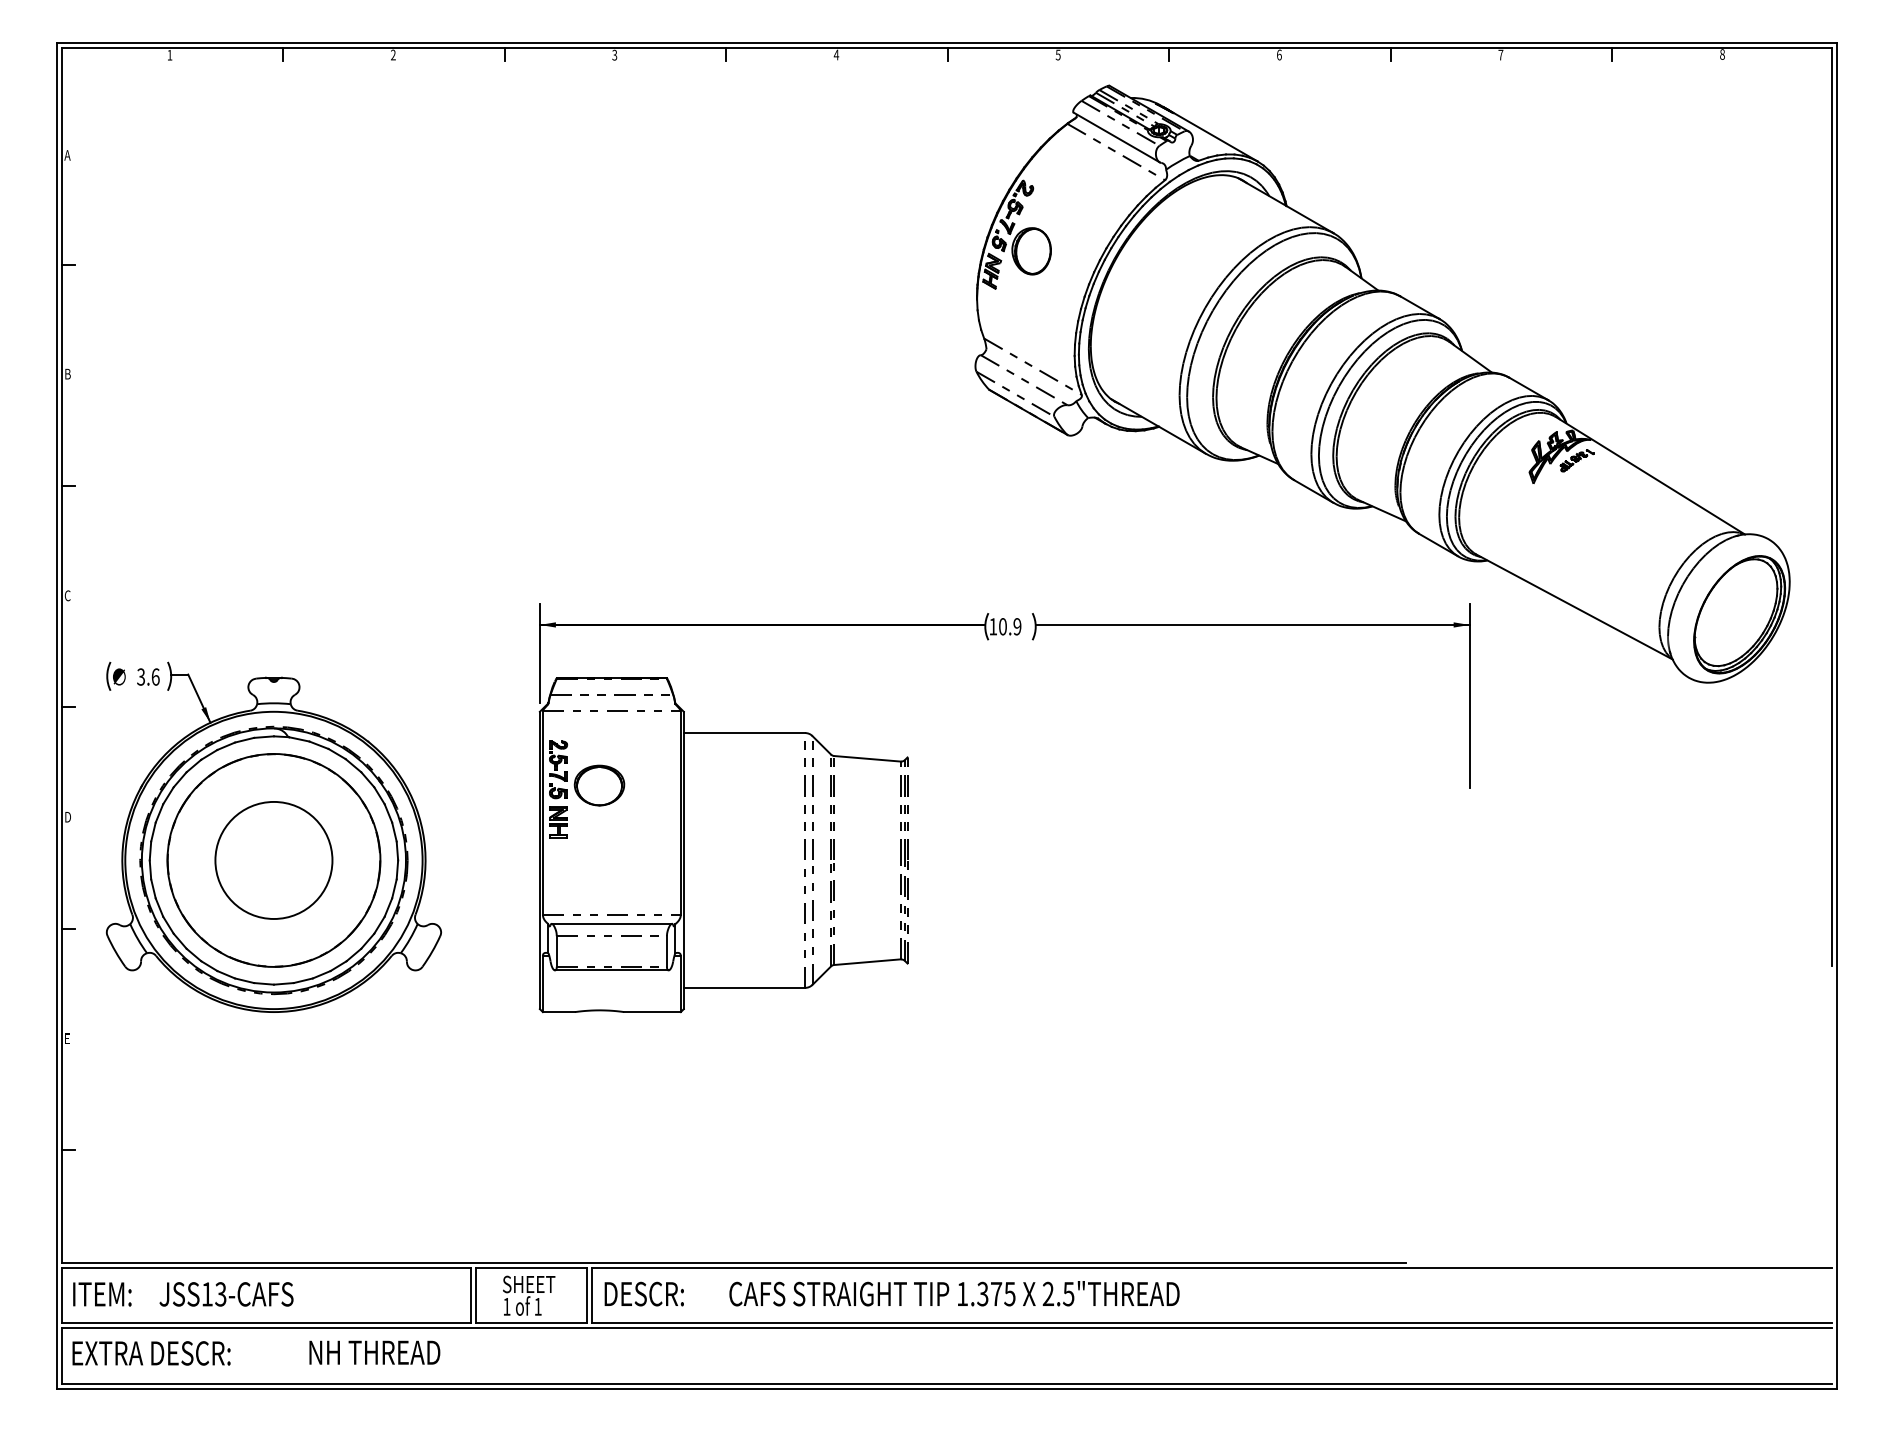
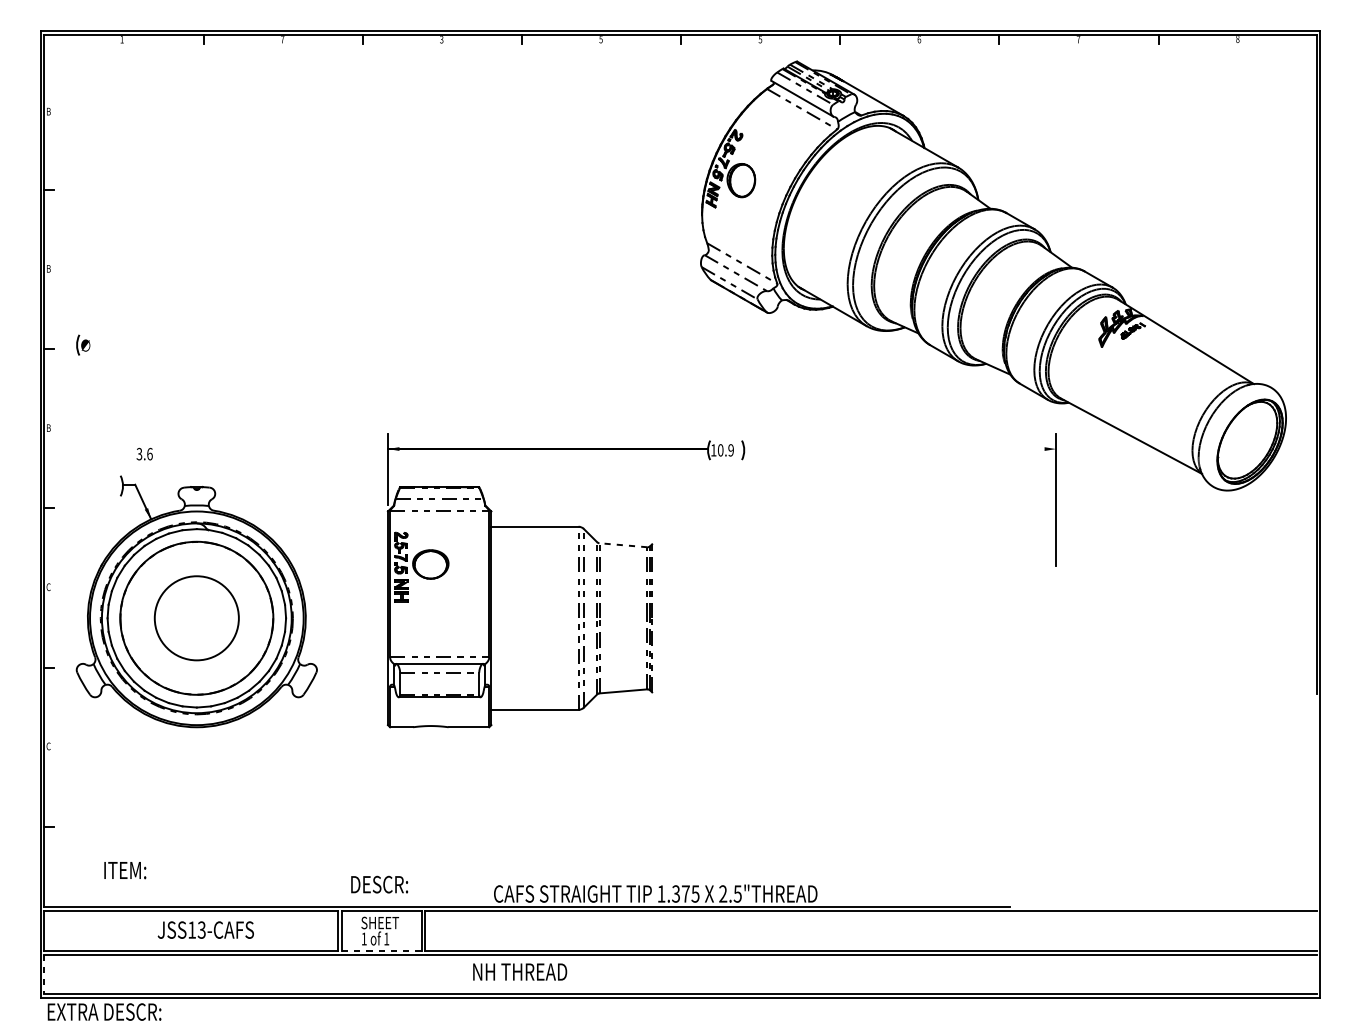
text: (393, 54) -> (282, 39), 2 -> 7
text: (836, 54) -> (601, 39), 4 -> 5
text: (67, 155) -> (48, 111), A -> B
text: (67, 595) -> (48, 427), C -> B
line: (1252, 624) -> (900, 448), removed
part: (115, 676) -> (82, 345), moved
text: (148, 676) -> (144, 453), moved
line: (867, 758) -> (623, 545), solid -> dashed
text: (67, 816) -> (48, 586), D -> C
text: (67, 1038) -> (48, 746), E -> C
text: (643, 1293) -> (379, 884), moved
text: (954, 1293) -> (655, 893), moved
text: (102, 1294) -> (125, 870), moved
text: (226, 1294) -> (205, 930), moved
line: (531, 1323) -> (381, 951), solid -> dashed
text: (374, 1352) -> (519, 971), moved
text: (151, 1353) -> (104, 1012), moved
line: (61, 1356) -> (44, 974), solid -> dashed

